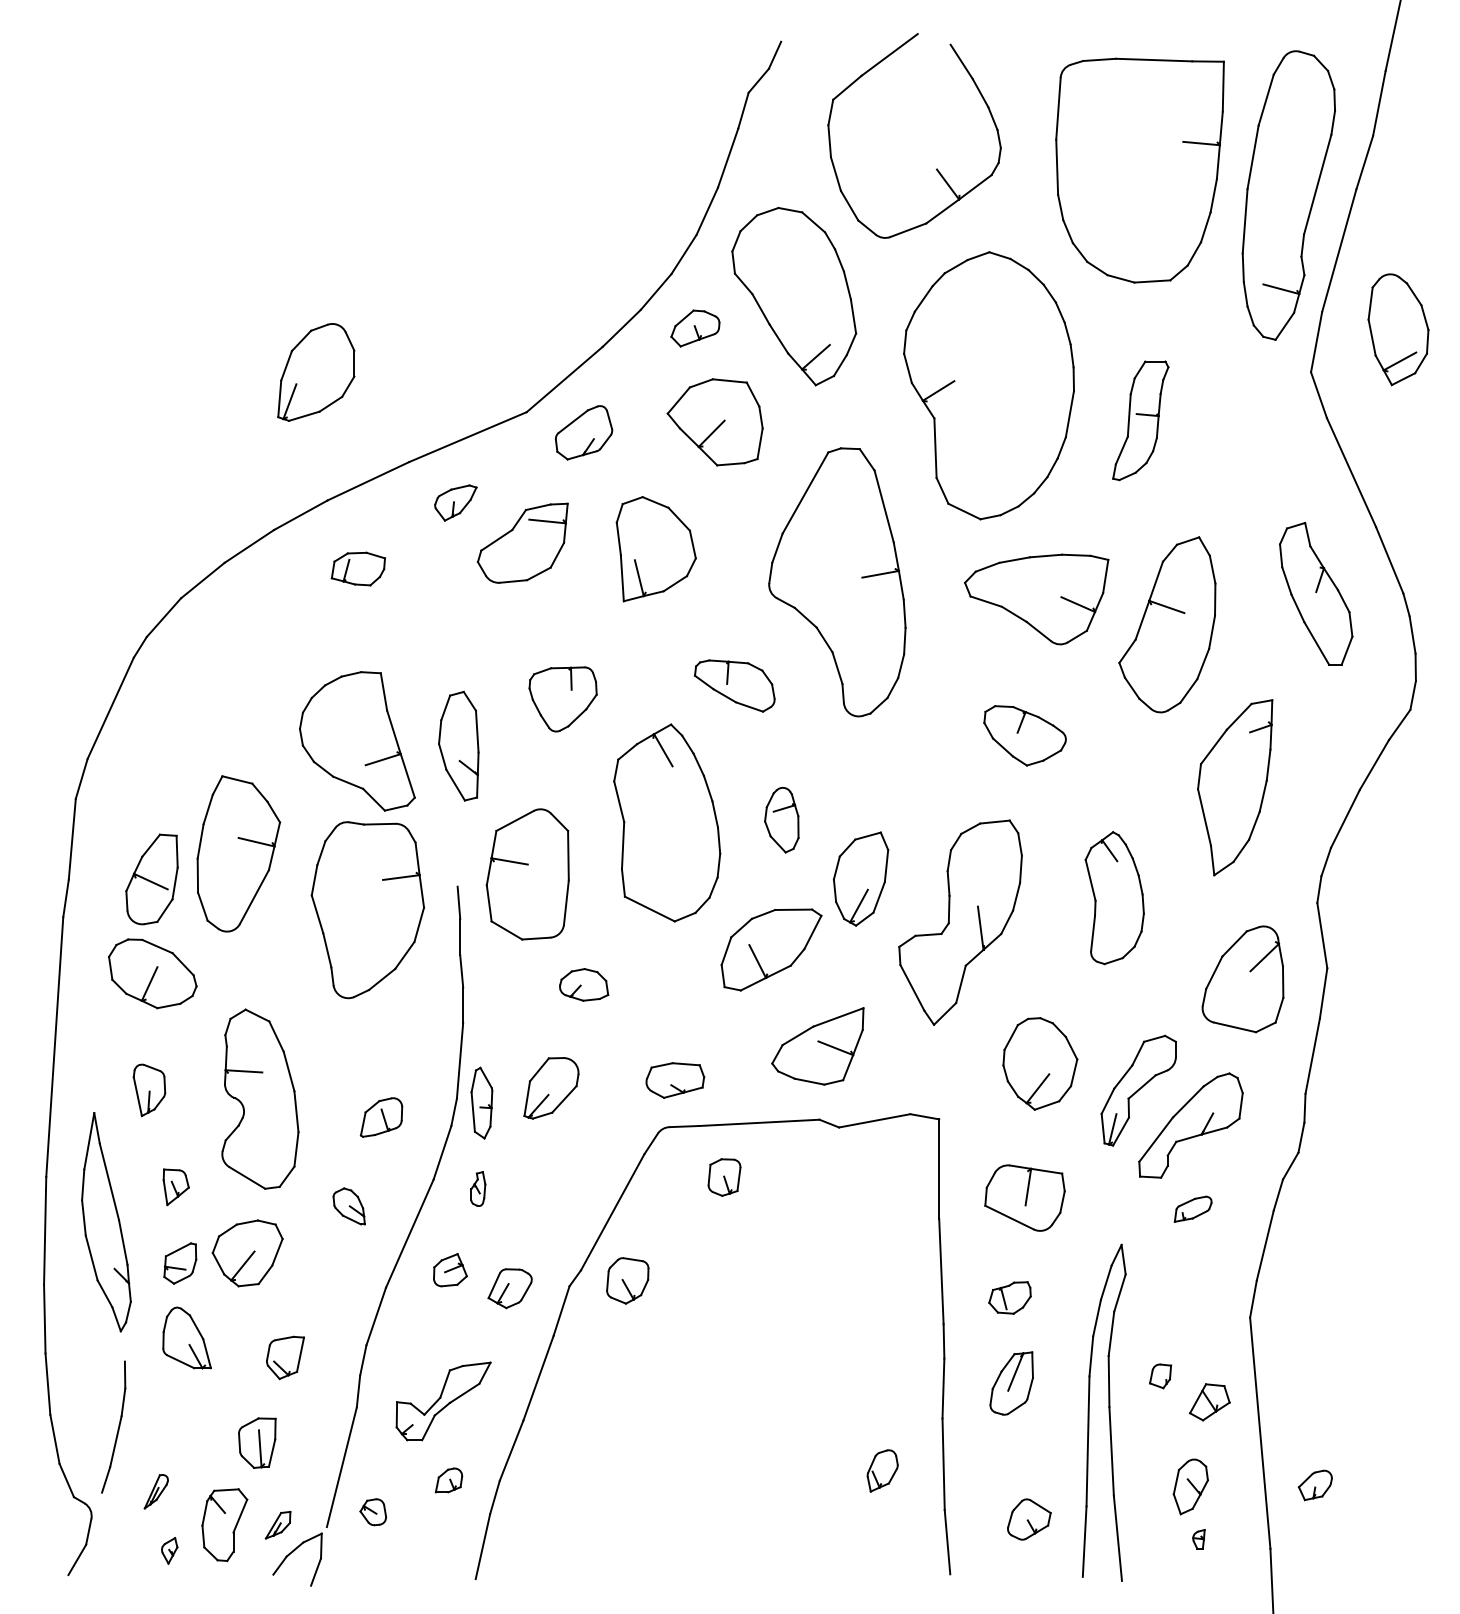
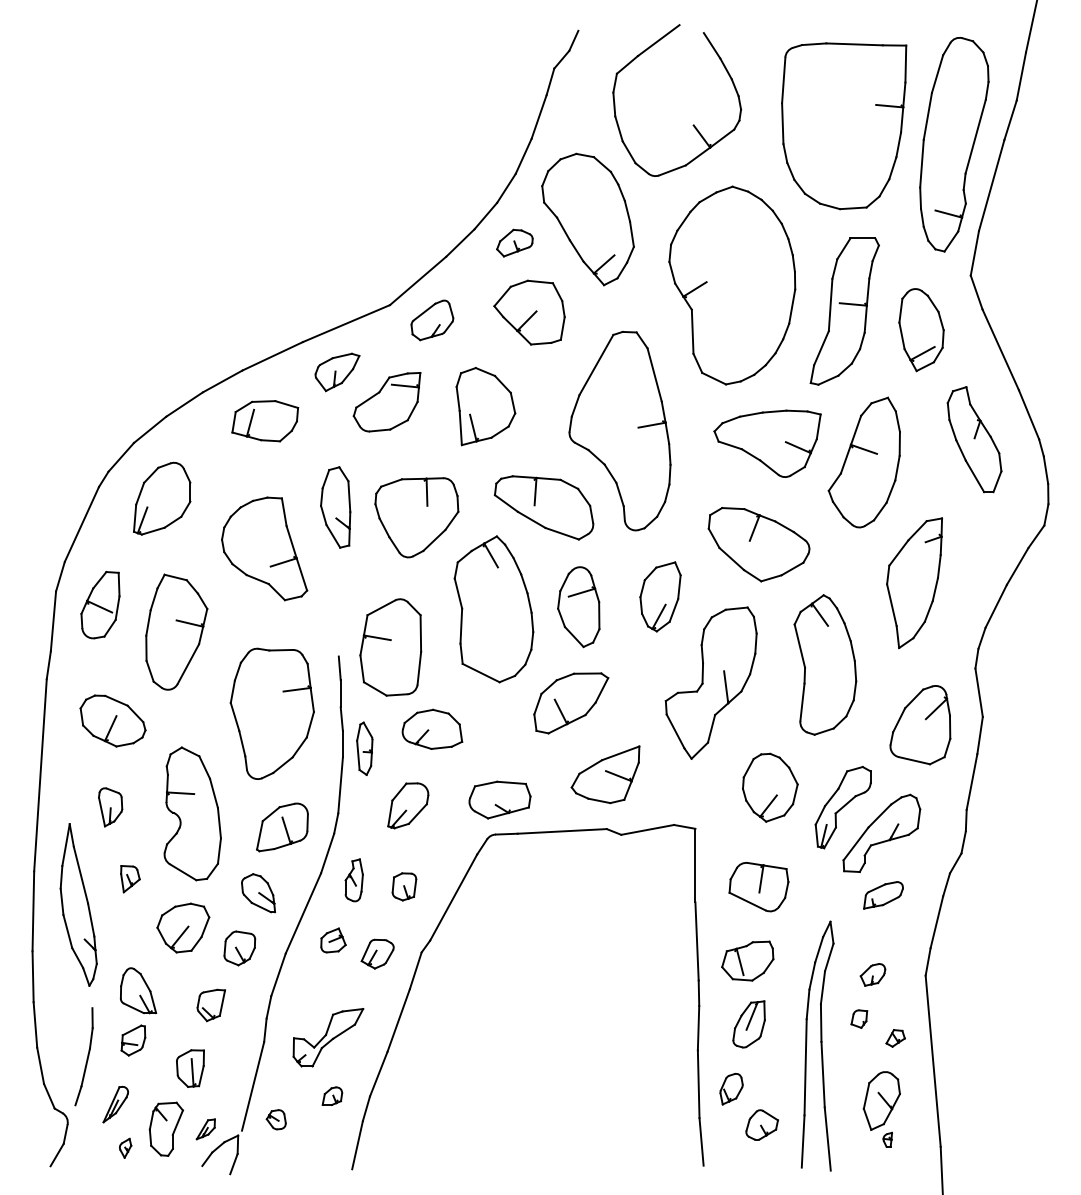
part: (1398, 330) -> (921, 330), moved
part: (316, 372) -> (162, 498), moved
part: (1140, 420) -> (844, 311), size x1.67
part: (455, 503) -> (337, 372), size x1.43
part: (358, 569) -> (265, 421), size x1.67
part: (734, 685) -> (543, 507), size x1.67
part: (562, 698) -> (416, 517), size x1.67
part: (1024, 735) -> (758, 544), size x1.67
part: (458, 746) -> (335, 507), moved
part: (781, 820) -> (578, 607), size x1.67
part: (860, 878) -> (660, 596), moved
part: (152, 879) -> (100, 605), moved
part: (1114, 897) -> (825, 664), size x1.43
part: (366, 909) -> (271, 713), moved
part: (584, 983) -> (432, 728), size x1.67
part: (674, 1079) -> (499, 799), size x1.43
part: (481, 1102) -> (364, 748), moved
part: (381, 1117) -> (282, 827), size x1.67
part: (724, 1177) -> (404, 886), moved
part: (477, 1189) -> (353, 880), size x1.67
part: (349, 1206) -> (258, 893), size x1.43
part: (1193, 1209) -> (883, 895), size x1.43
part: (180, 1263) -> (133, 1040), moved
part: (627, 1280) -> (239, 948), moved
part: (1009, 1297) -> (747, 960), size x1.67
part: (1209, 1402) -> (895, 1038), size x0.62
part: (882, 1470) -> (731, 1088), moved
part: (1314, 1484) -> (872, 974), moved
part: (1190, 1486) -> (881, 1100), size x1.43
part: (156, 1491) -> (115, 1104), size x1.43

